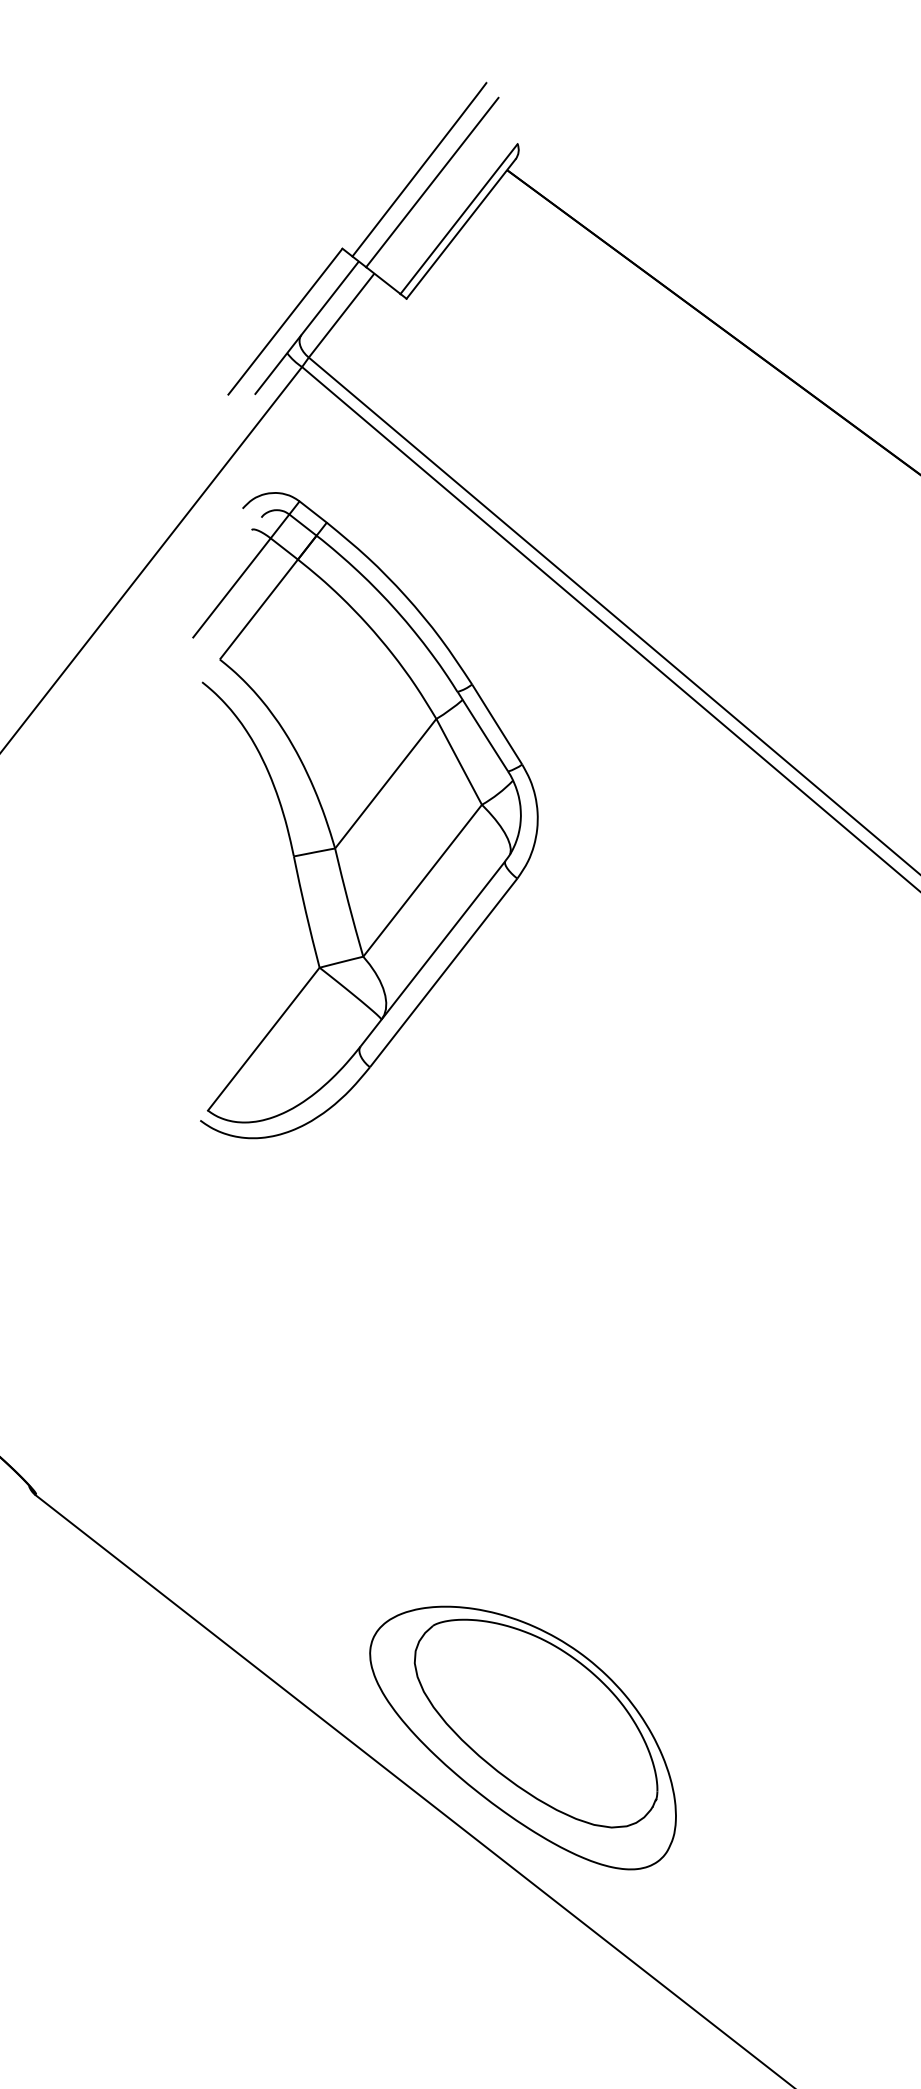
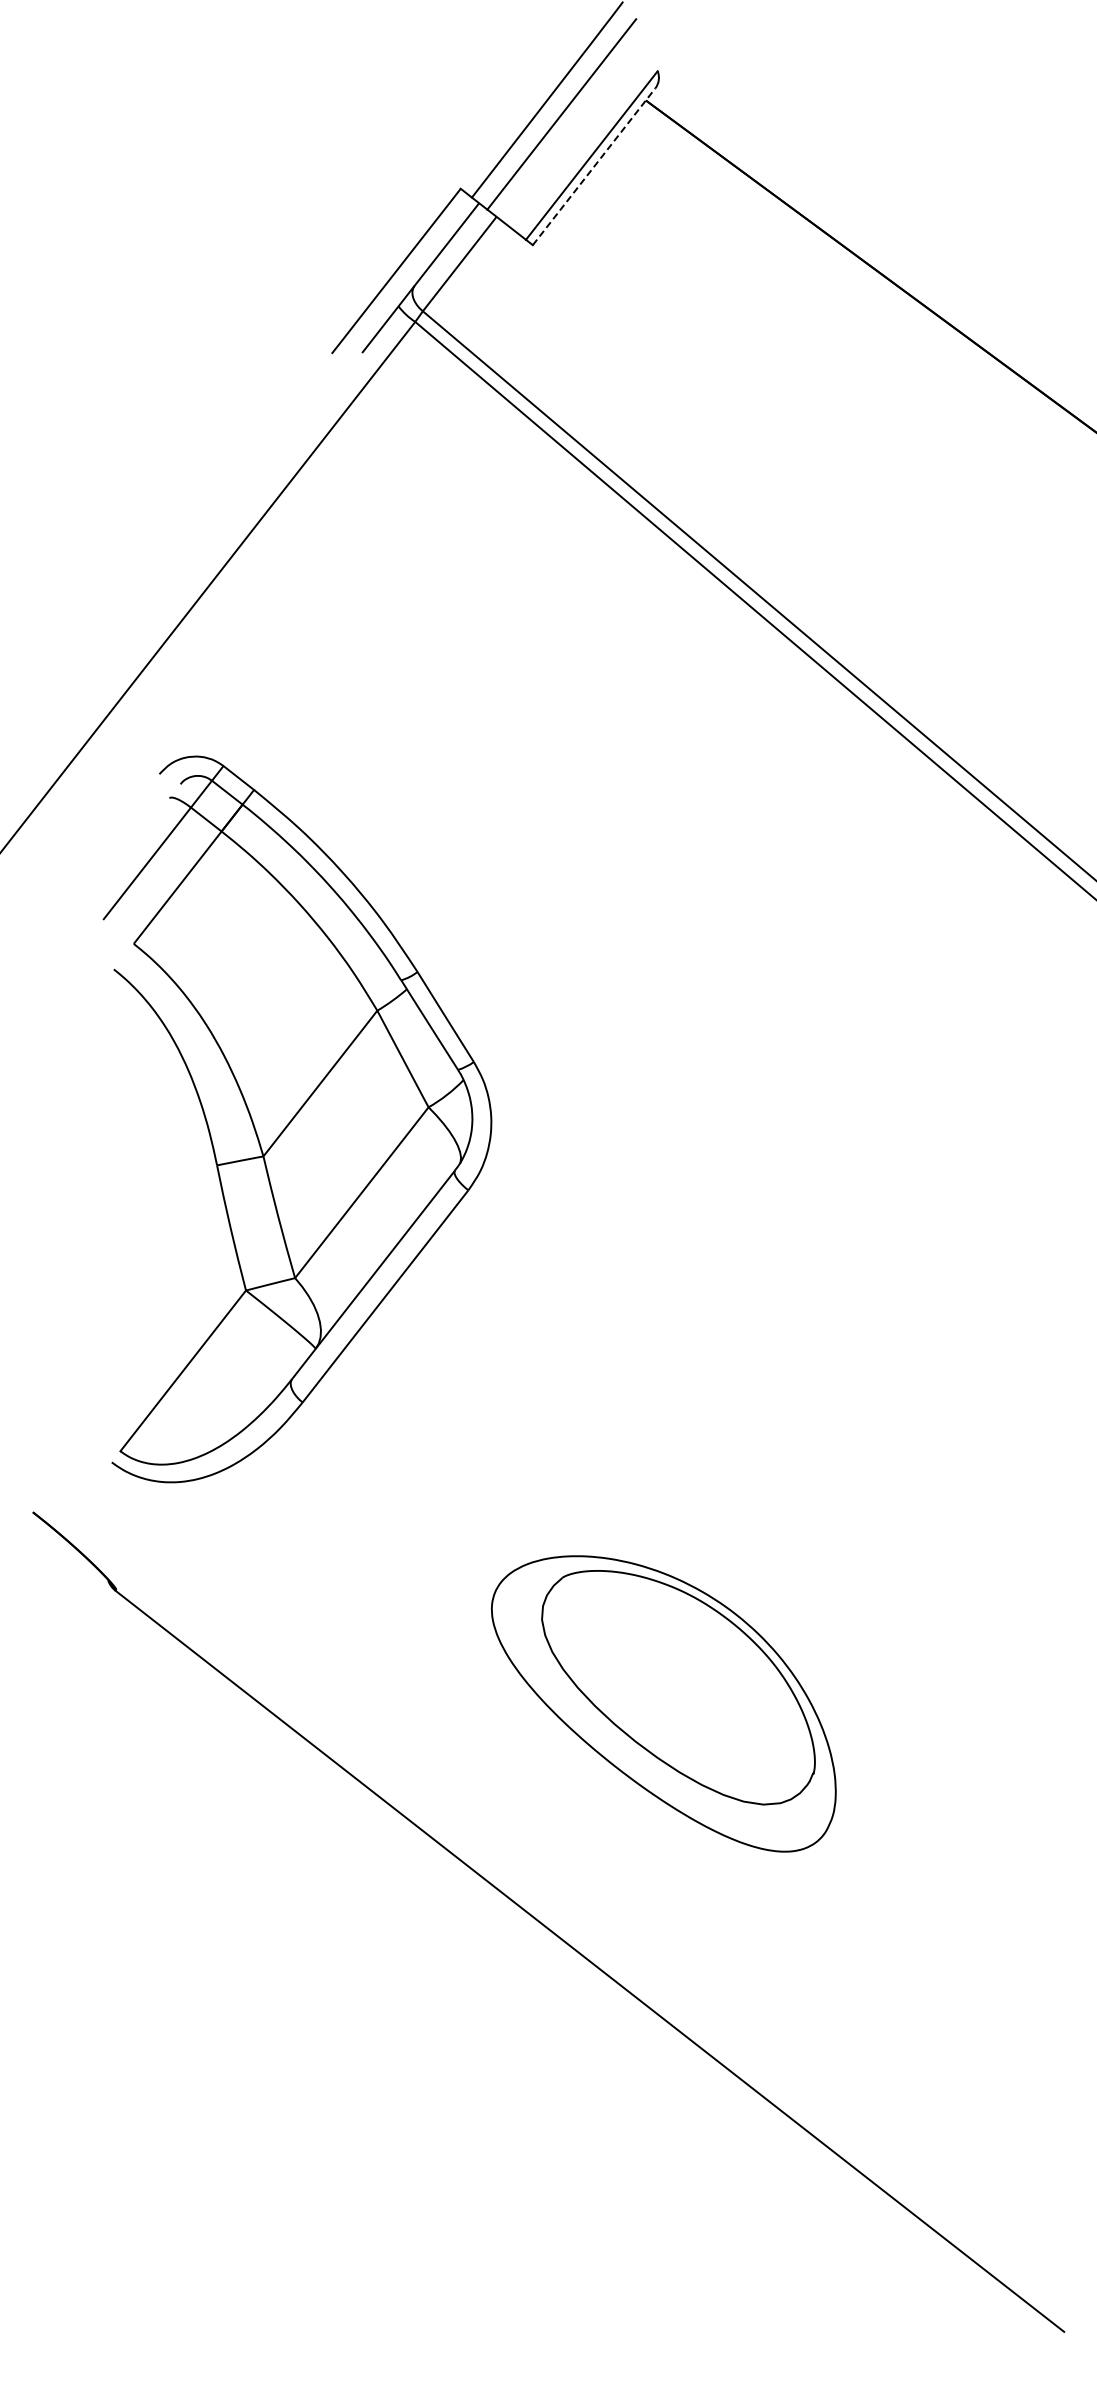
line: (461, 228) -> (594, 166), solid -> dashed
part: (365, 815) -> (297, 1119), moved
part: (522, 1737) -> (663, 1703), moved

